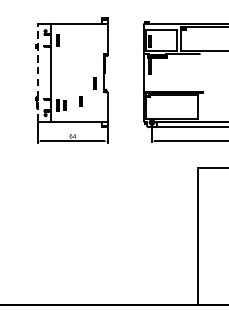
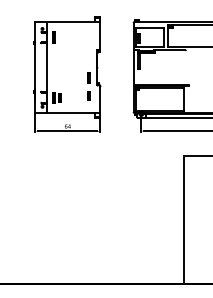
line: (38, 72) -> (35, 67), dashed -> solid
part: (81, 100) -> (88, 95), moved

